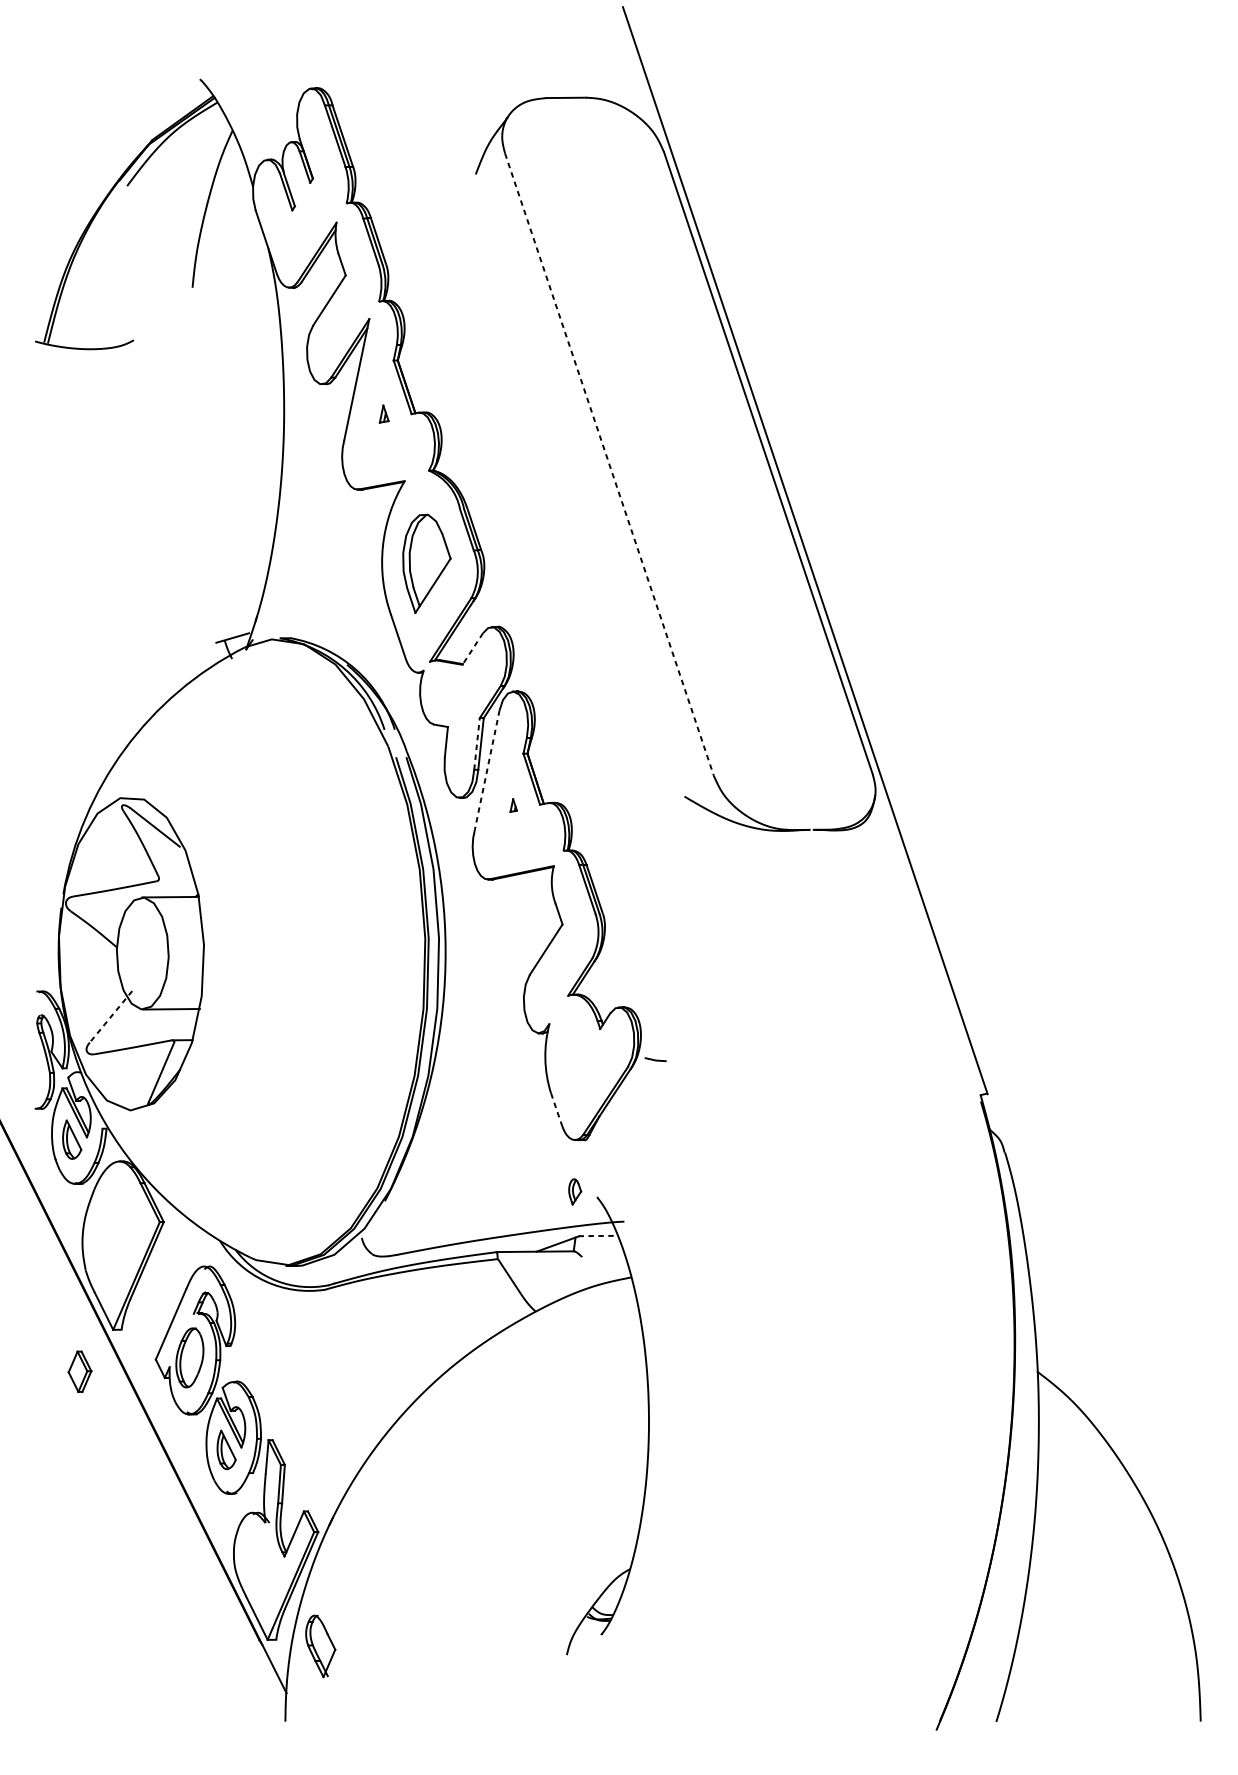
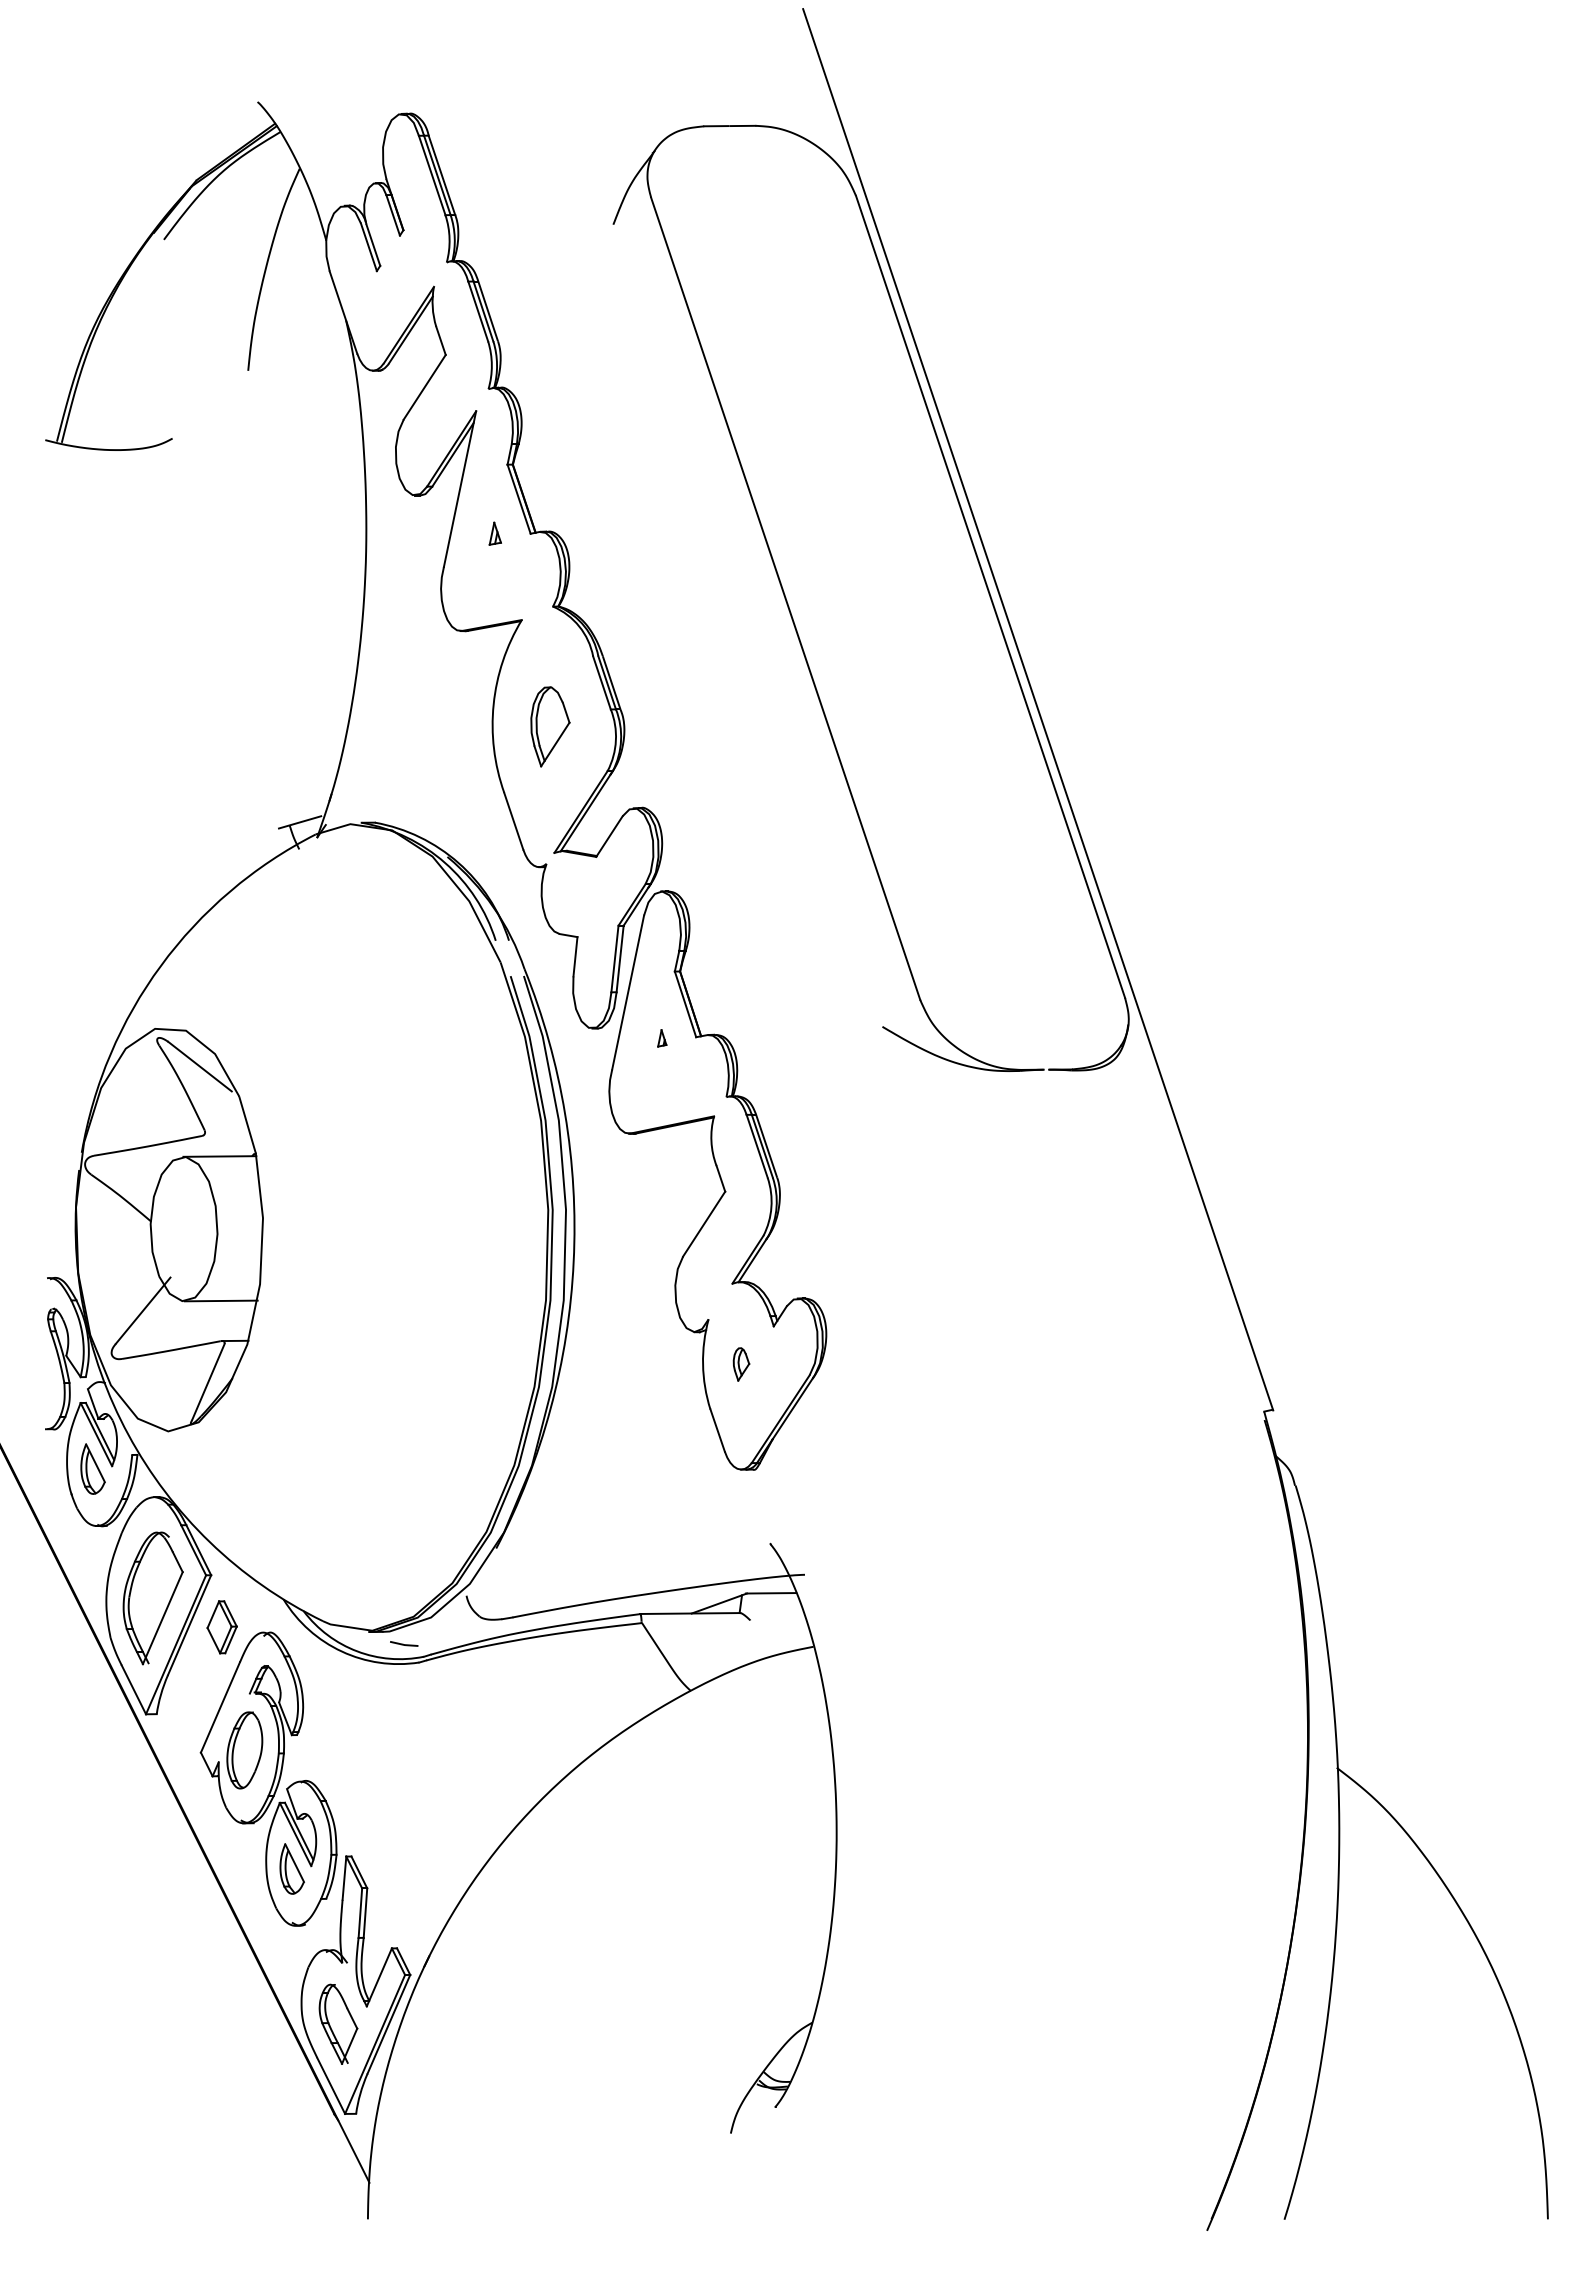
line: (609, 465) -> (785, 599), dashed -> solid
part: (427, 563) -> (550, 726), size x0.62
line: (472, 649) -> (609, 837), dashed -> solid
line: (477, 743) -> (615, 958), dashed -> solid
line: (487, 769) -> (628, 992), dashed -> solid
line: (111, 1016) -> (143, 1310), dashed -> solid
line: (655, 1059) -> (403, 1643), moved
line: (556, 1109) -> (717, 1430), dashed -> solid
part: (575, 1191) -> (741, 1364), moved
line: (598, 1236) -> (771, 1593), dashed -> solid
part: (118, 1240) -> (152, 1598), added
part: (79, 1371) -> (221, 1627), moved
part: (320, 1645) -> (338, 2023), moved

